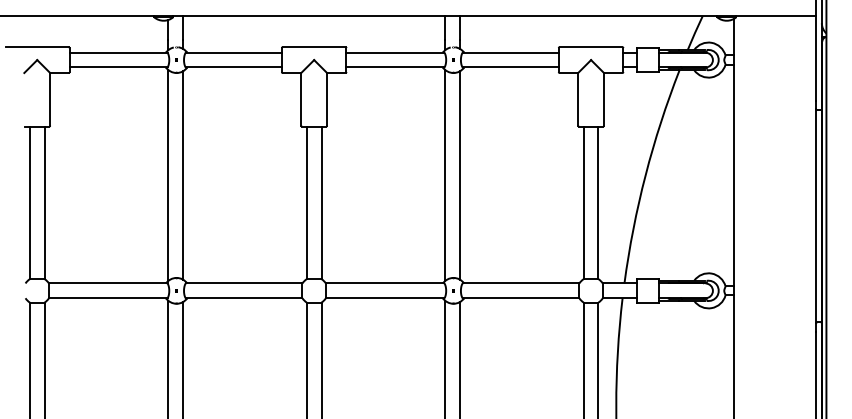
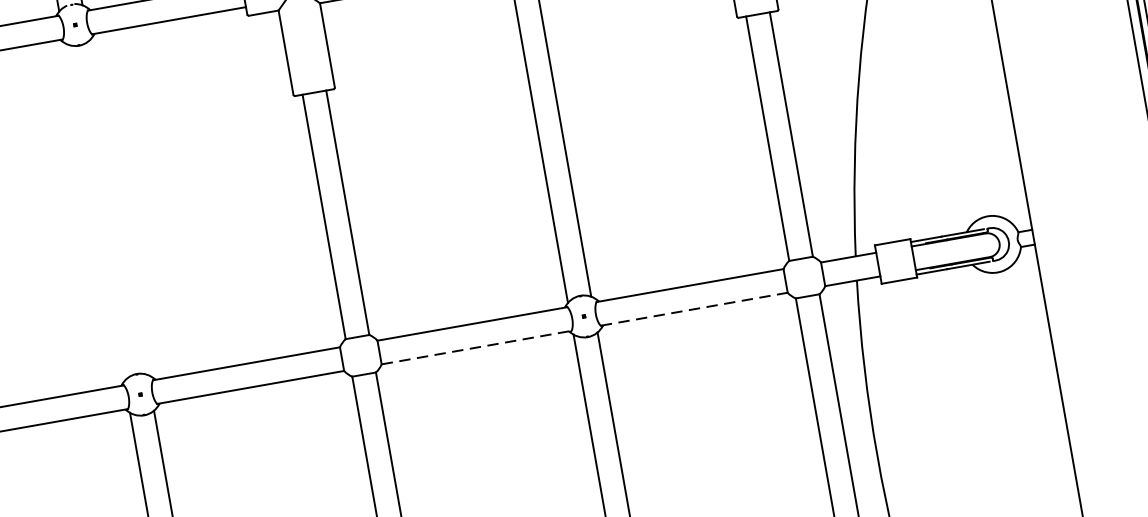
line: (168, 175) -> (94, 212), removed
line: (183, 175) -> (118, 207), removed
line: (385, 298) -> (477, 347), solid -> dashed
line: (521, 298) -> (695, 309), solid -> dashed

